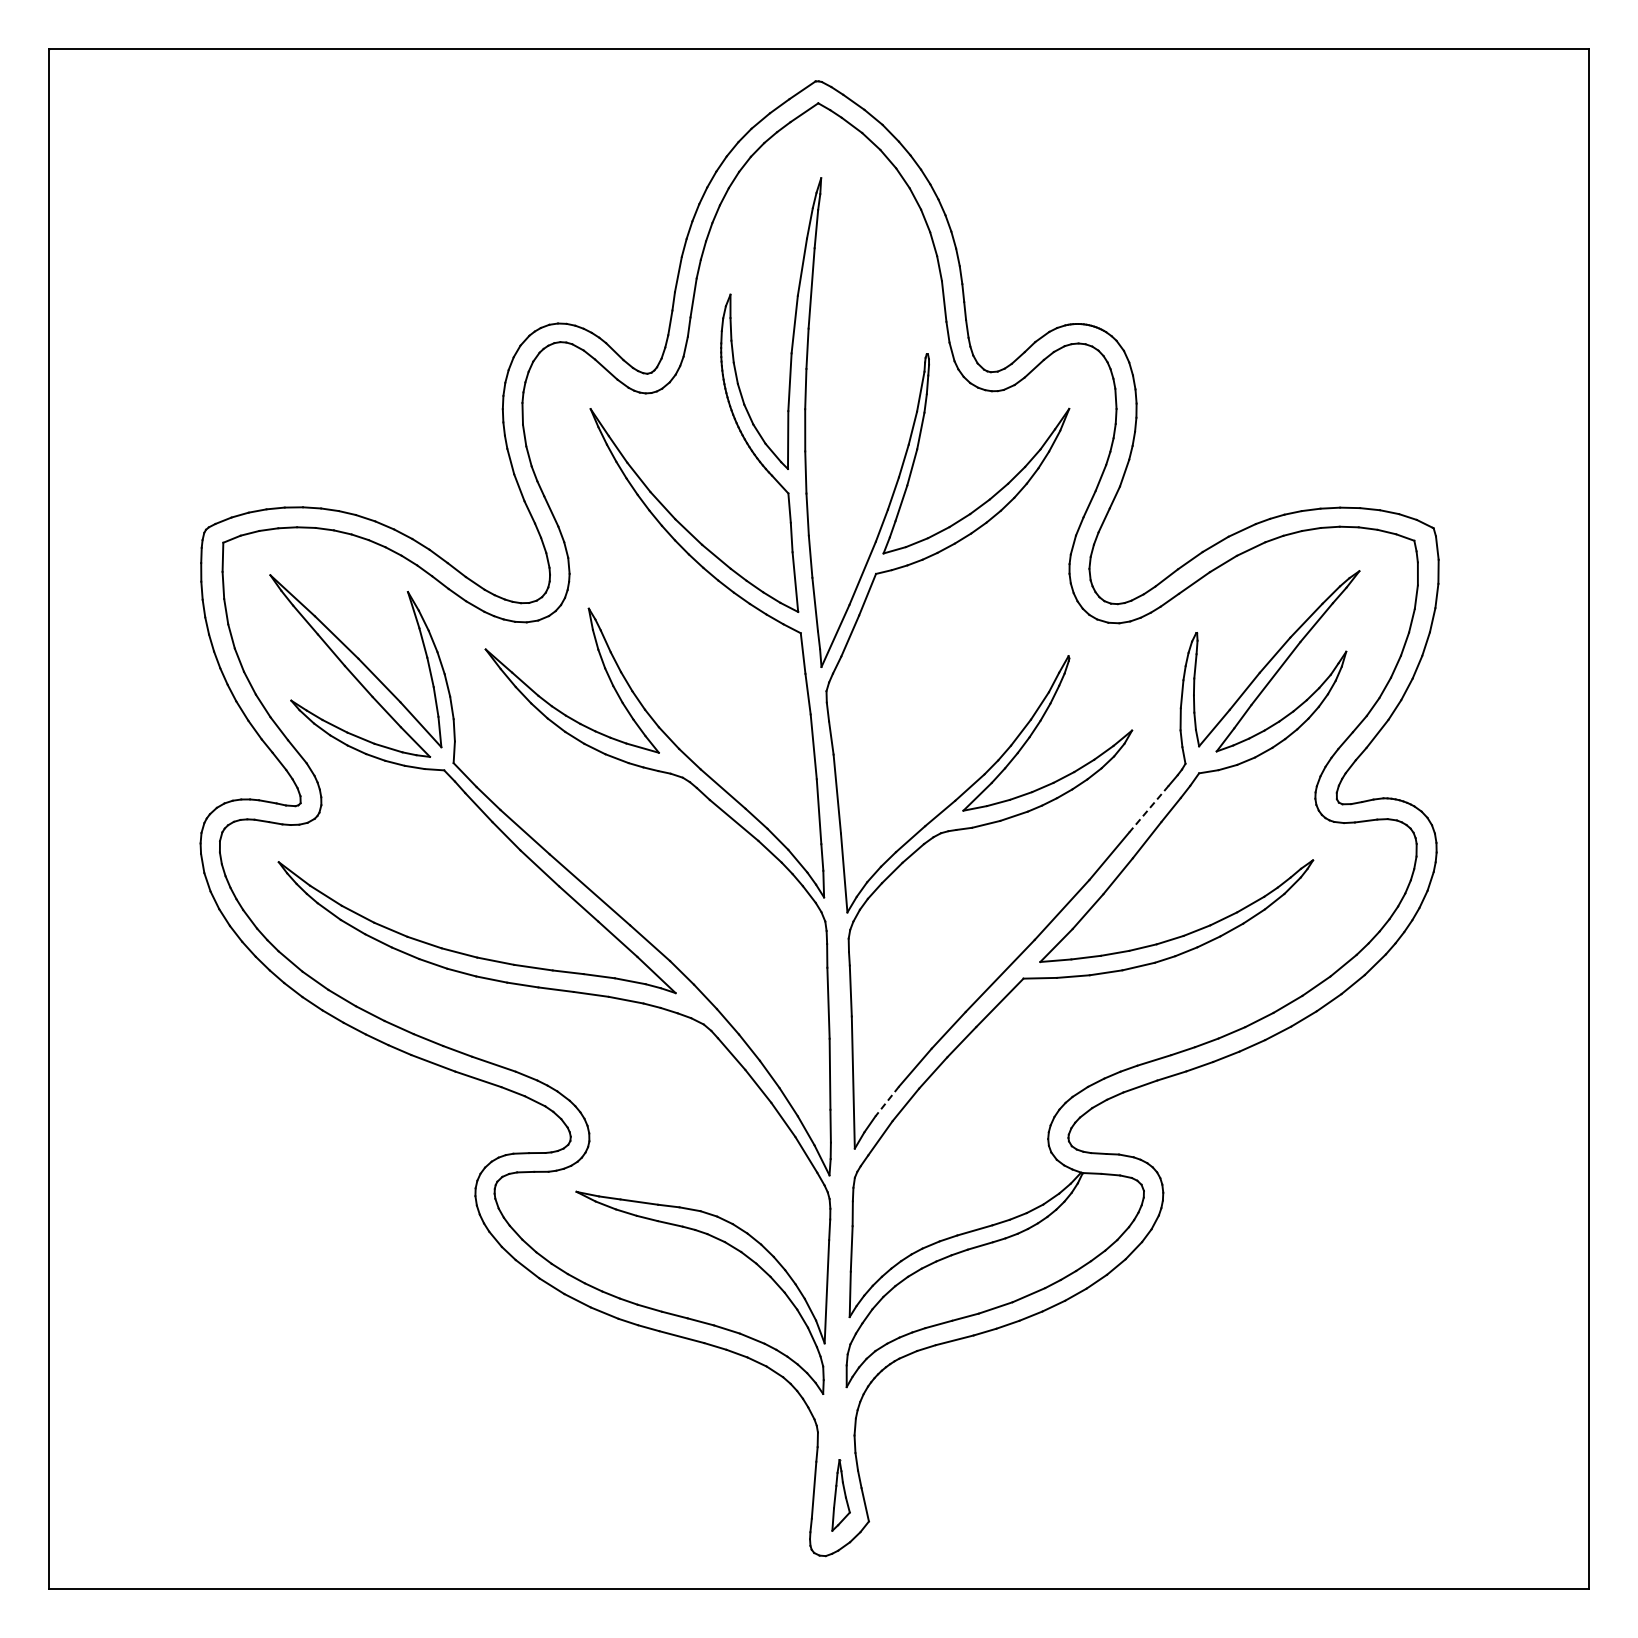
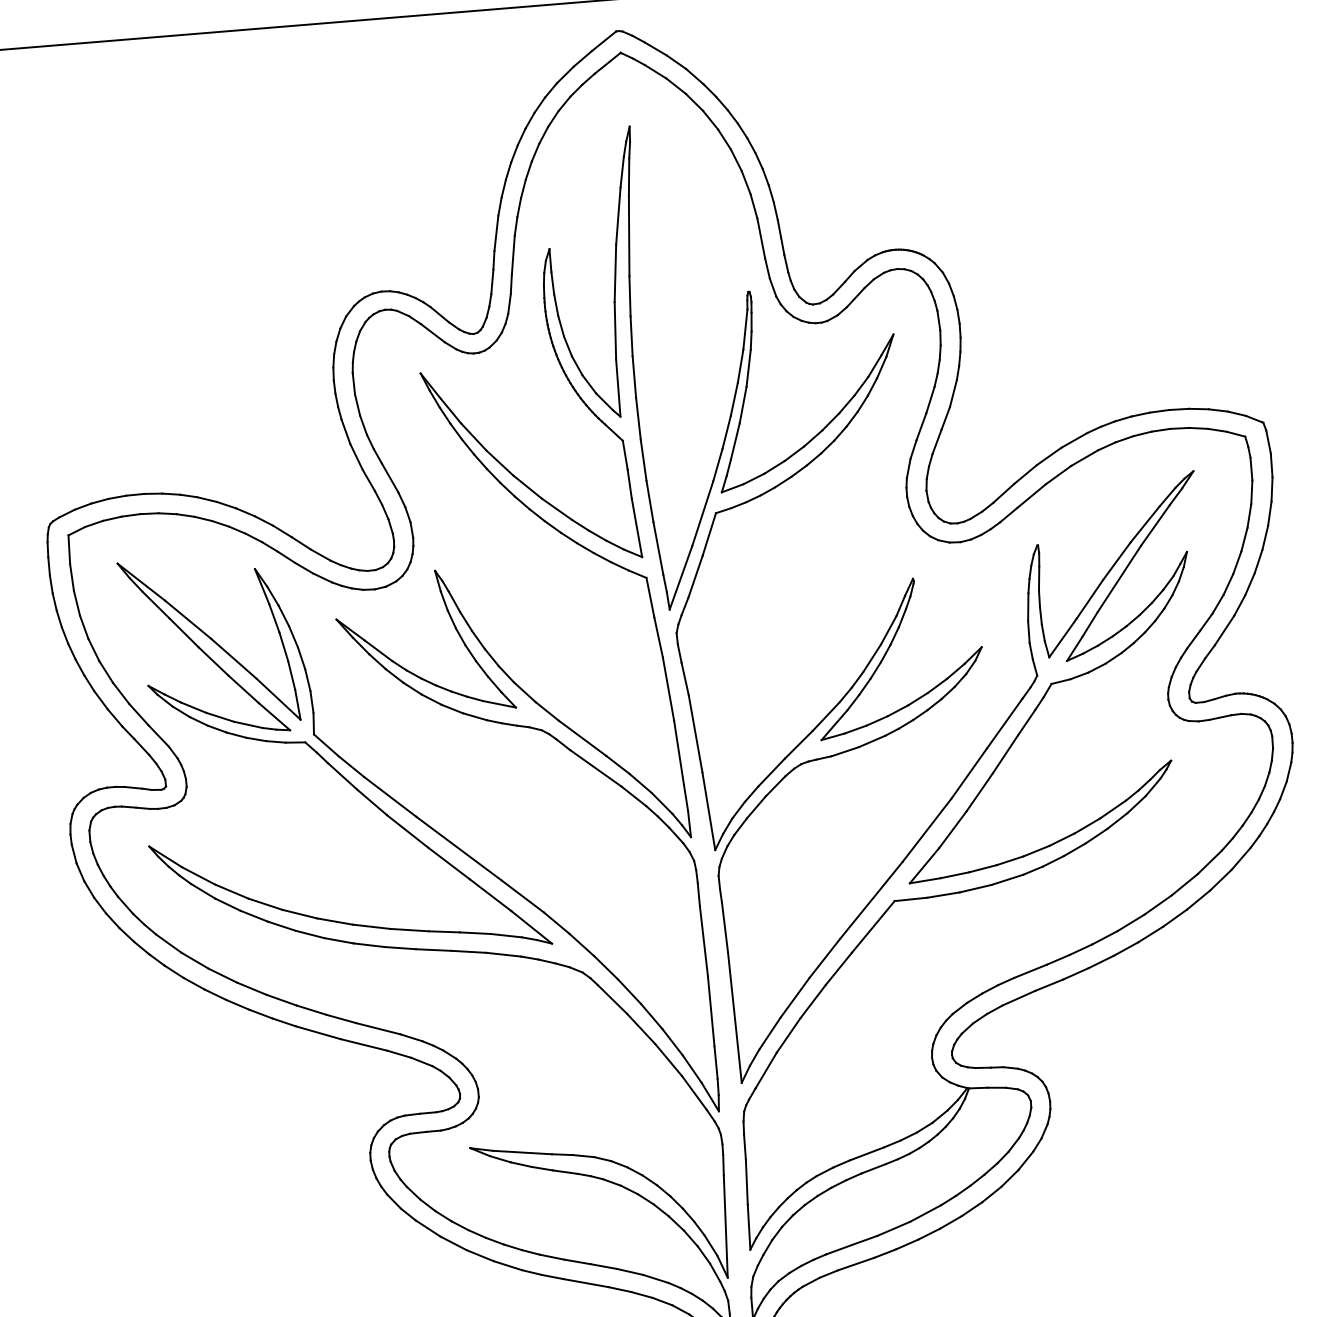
line: (1148, 809) -> (1004, 723), dashed -> solid
line: (886, 1101) -> (769, 1033), dashed -> solid

